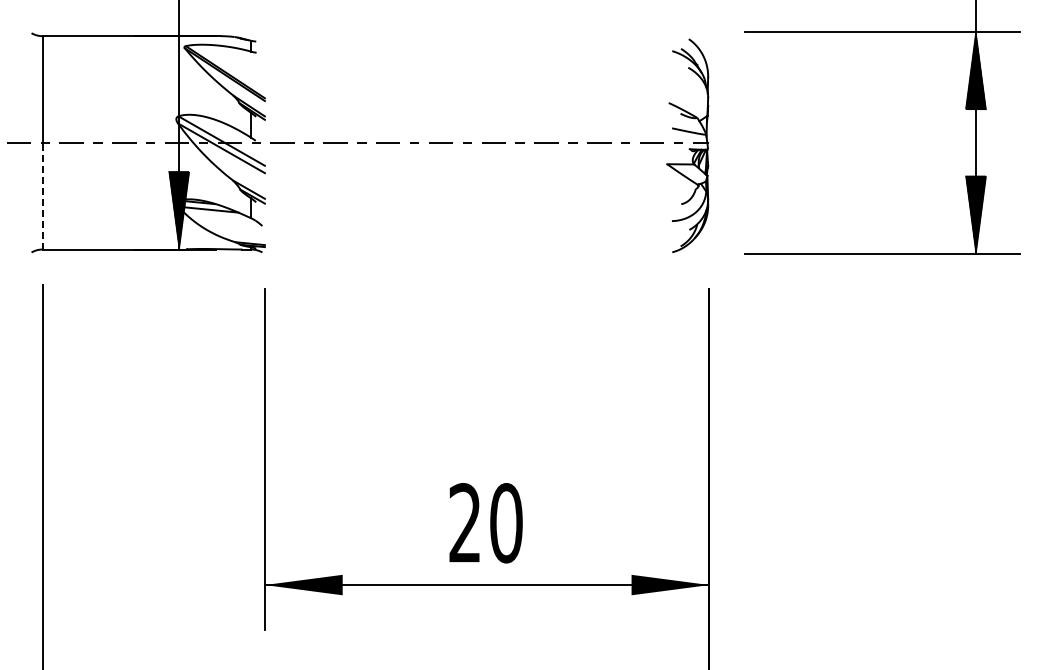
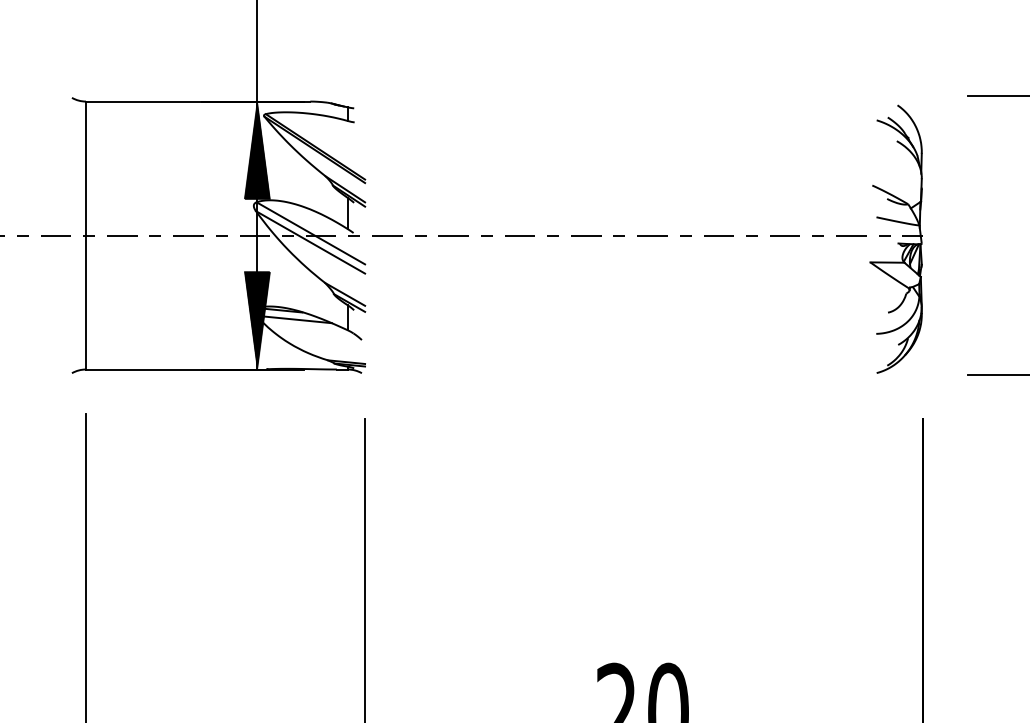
hatch: (178, 74) -> (256, 149), added
line: (42, 195) -> (85, 301), dashed -> solid

